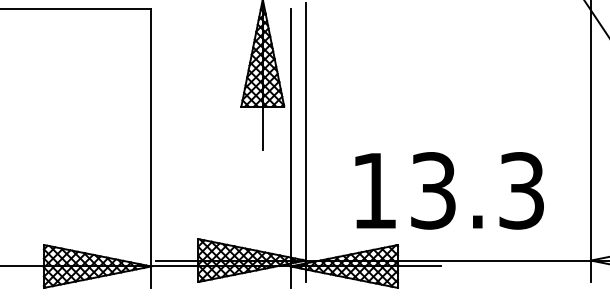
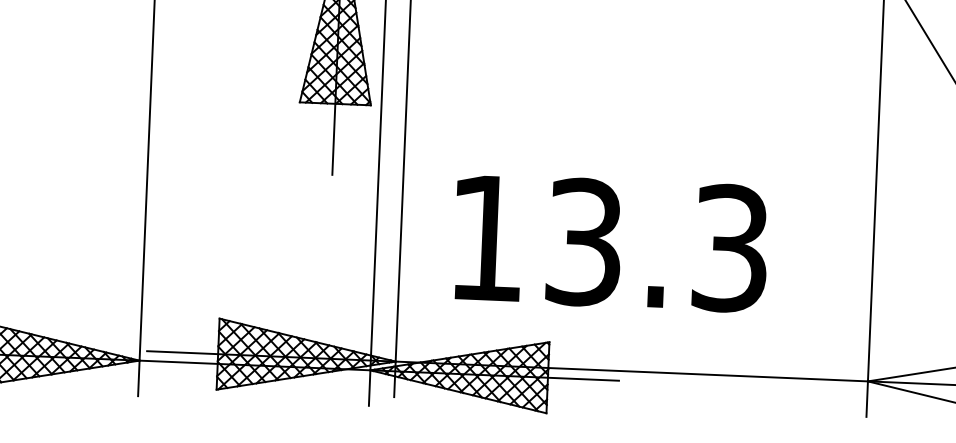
text: (449, 190) -> (610, 242), moved

